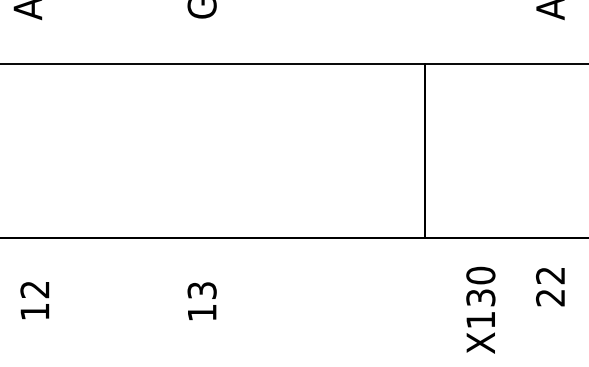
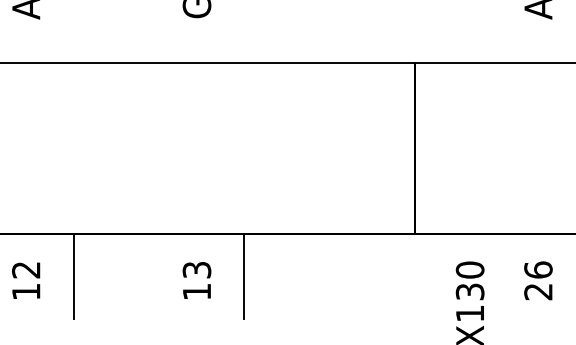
text: (550, 275) -> (538, 269), 22 -> 26
line: (76, 281) -> (73, 275), added
line: (250, 281) -> (244, 275), added
text: (34, 300) -> (25, 280), moved
text: (201, 301) -> (196, 280), moved

